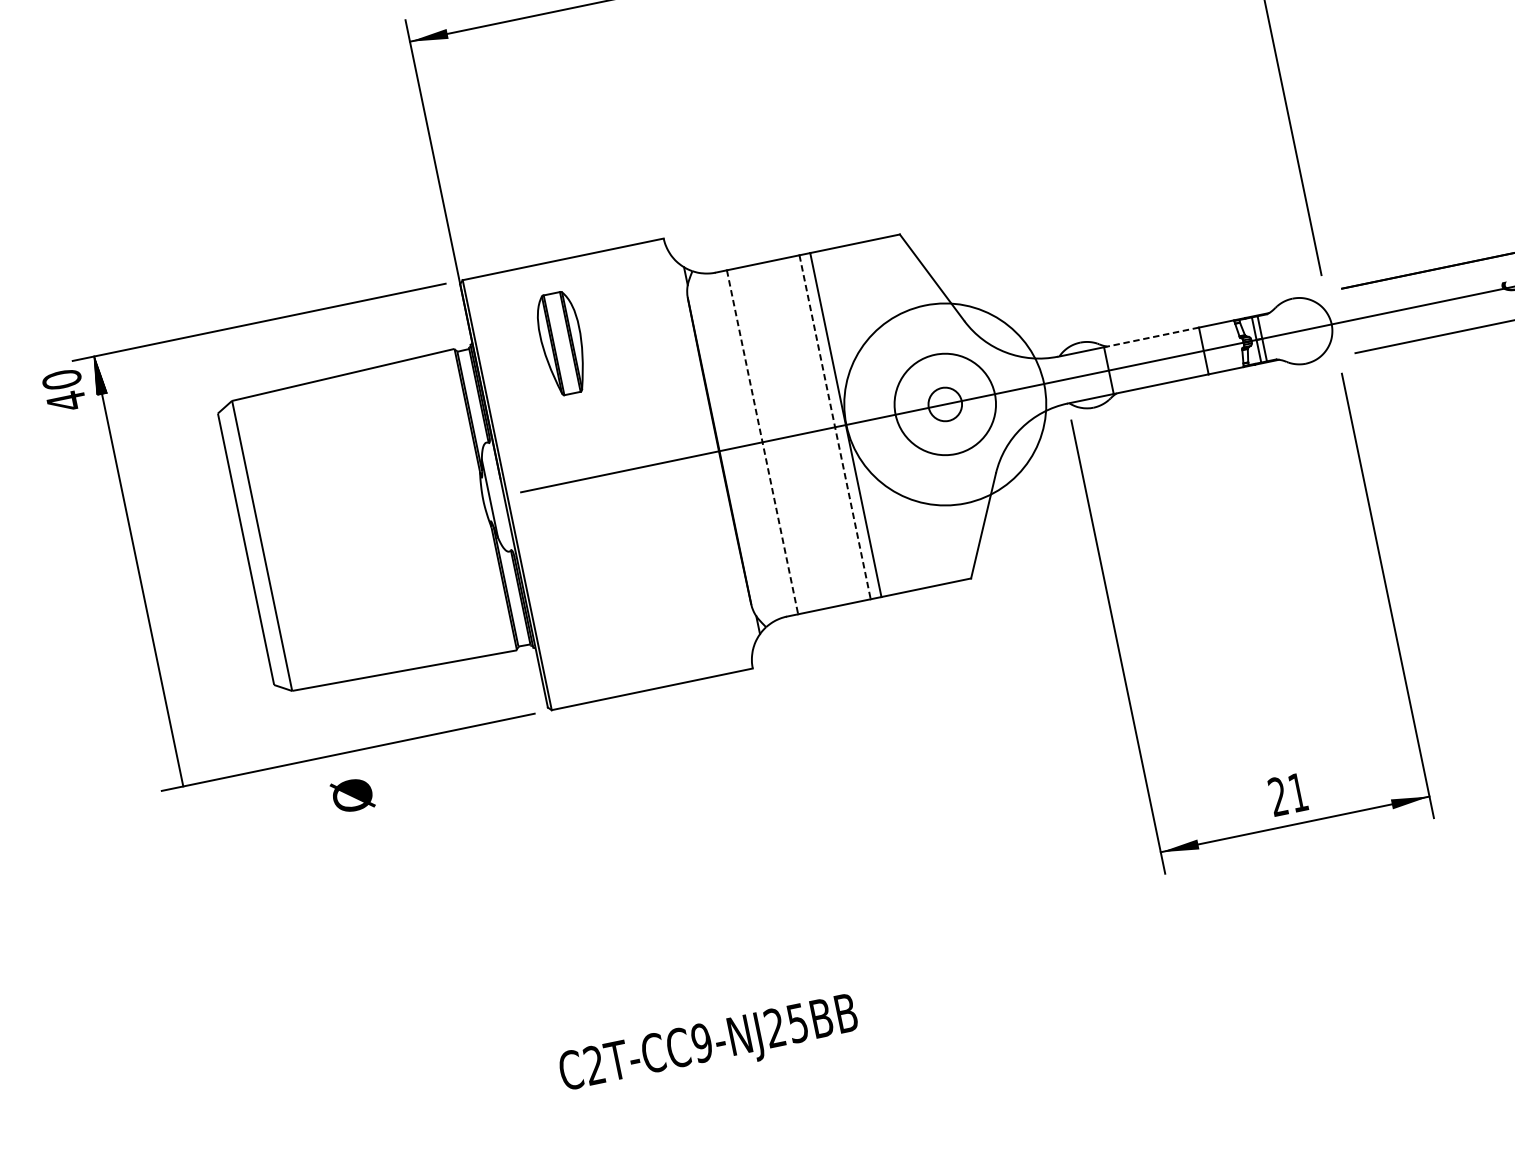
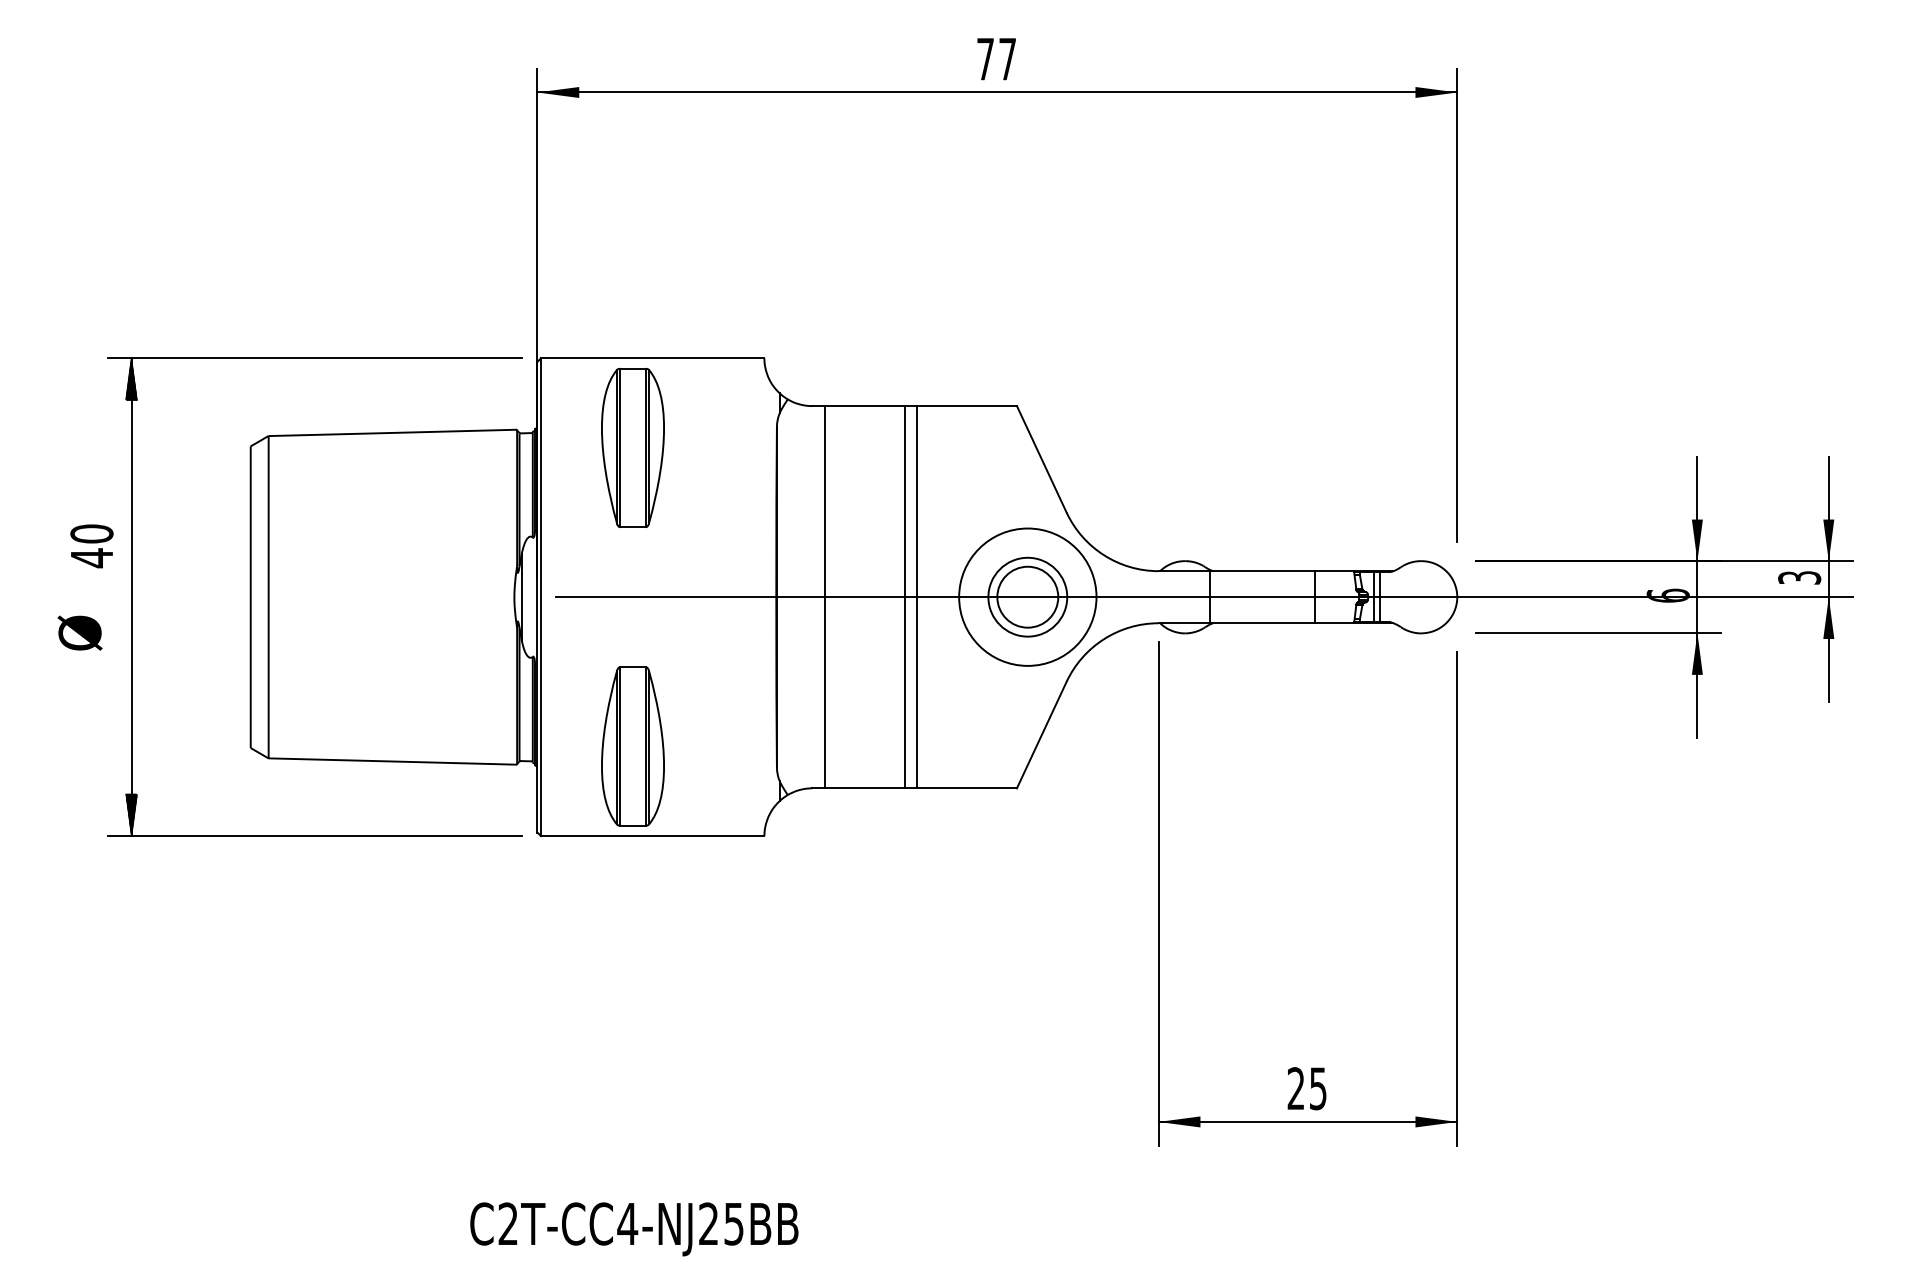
line: (1151, 337) -> (1262, 571), dashed -> solid
part: (561, 343) -> (632, 447), size x1.43
text: (63, 391) -> (91, 546), moved
circle: (944, 403) -> (1027, 596), size x0.62
circle: (944, 403) -> (1027, 596), size x0.71
circle: (944, 403) -> (1027, 596), size x1.67
line: (835, 427) -> (905, 597), dashed -> solid
line: (762, 442) -> (824, 597), dashed -> solid
part: (617, 612) -> (632, 746), added
hatch: (179, 767) -> (131, 814), added
text: (1298, 792) -> (1318, 1088), 21 -> 25
text: (352, 795) -> (79, 632), moved
text: (701, 1042) -> (627, 1223), C2T-CC9-NJ25BB -> C2T-CC4-NJ25BB

